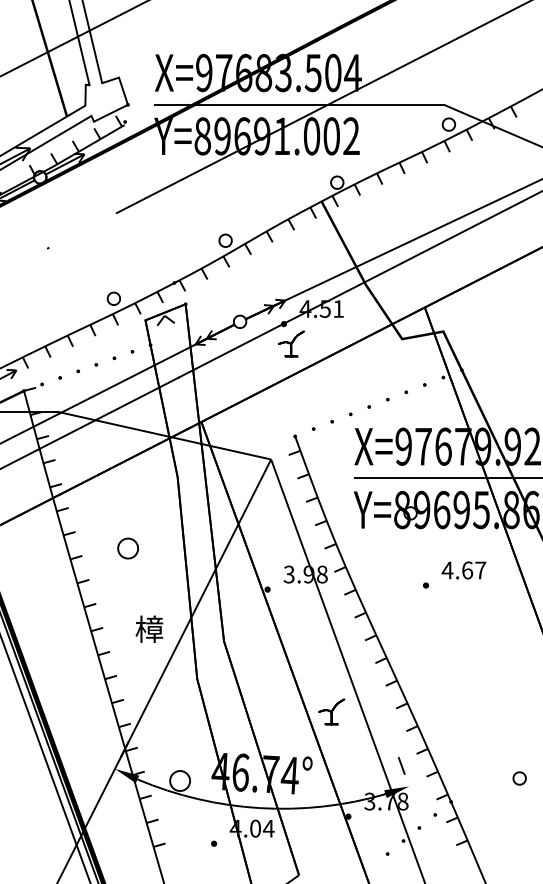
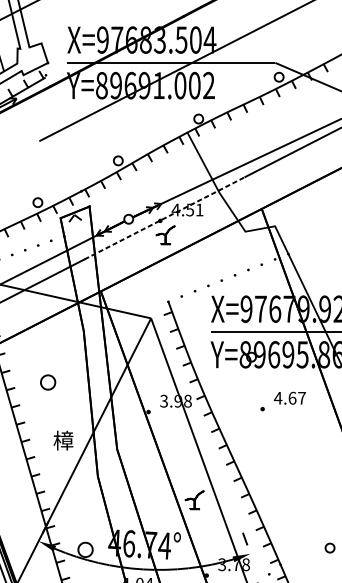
line: (290, 320) -> (165, 218), solid -> dashed

